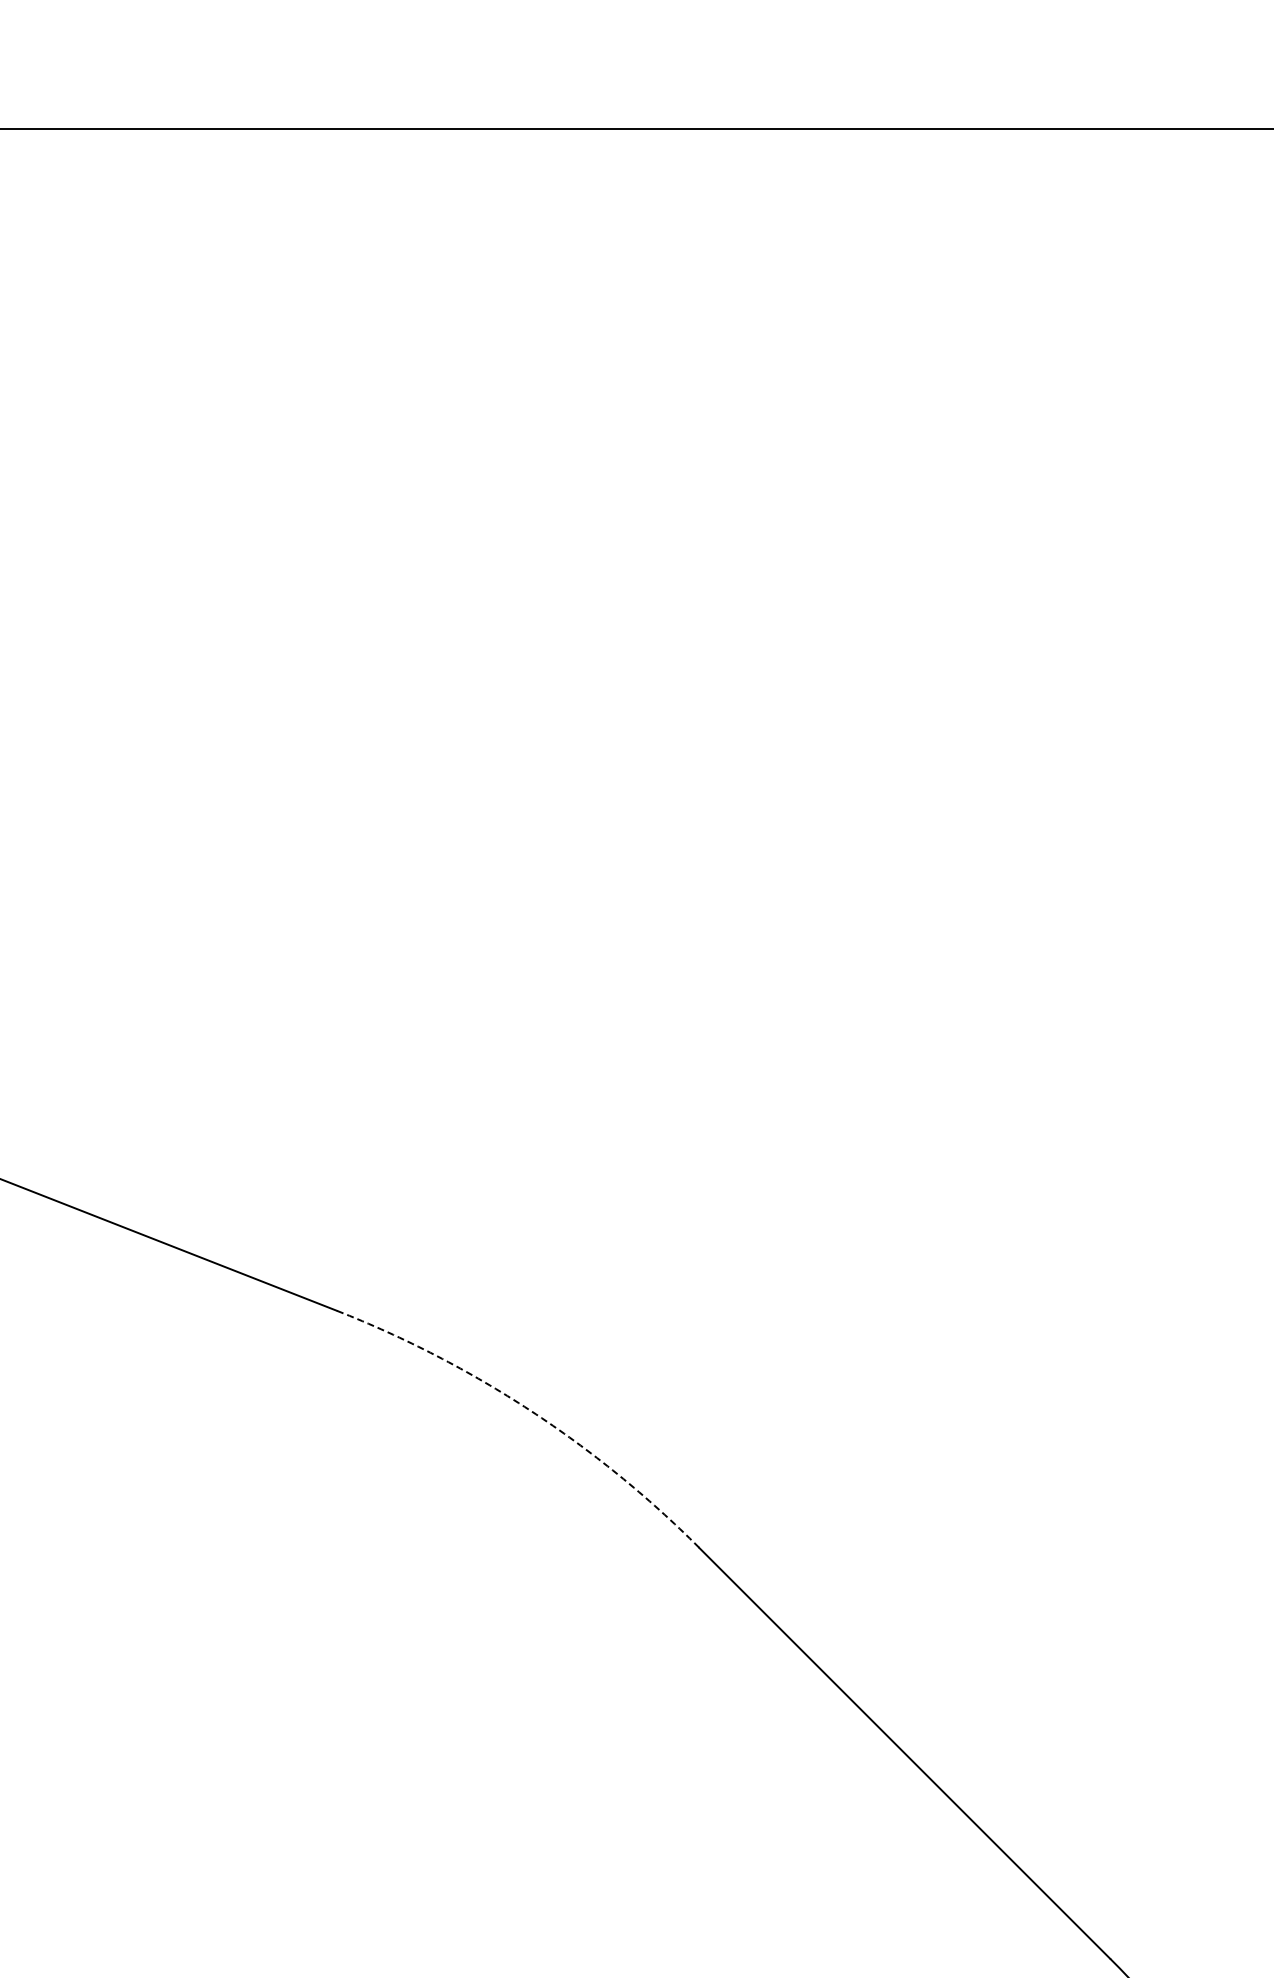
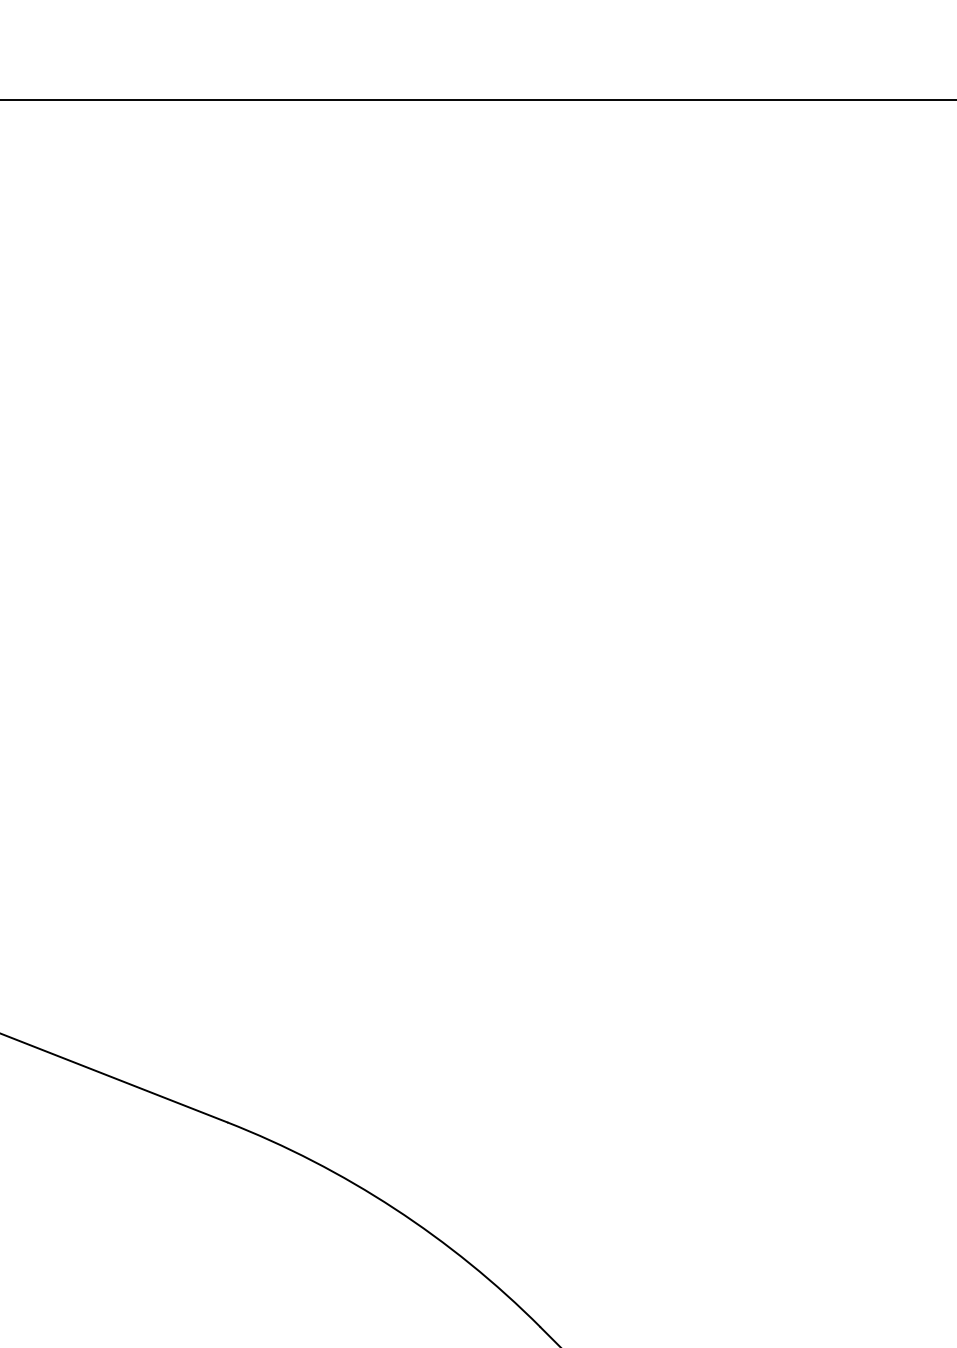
arc: (530, 1410) -> (394, 1208), dashed -> solid

